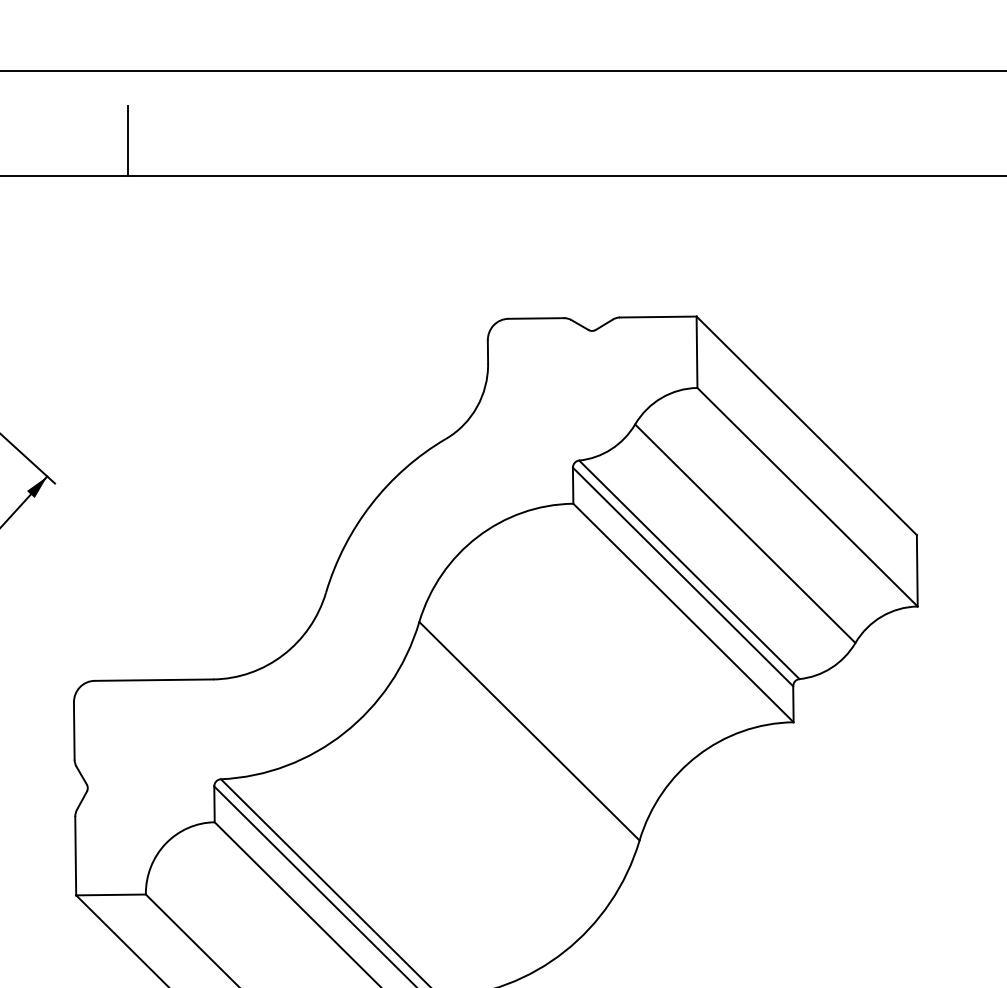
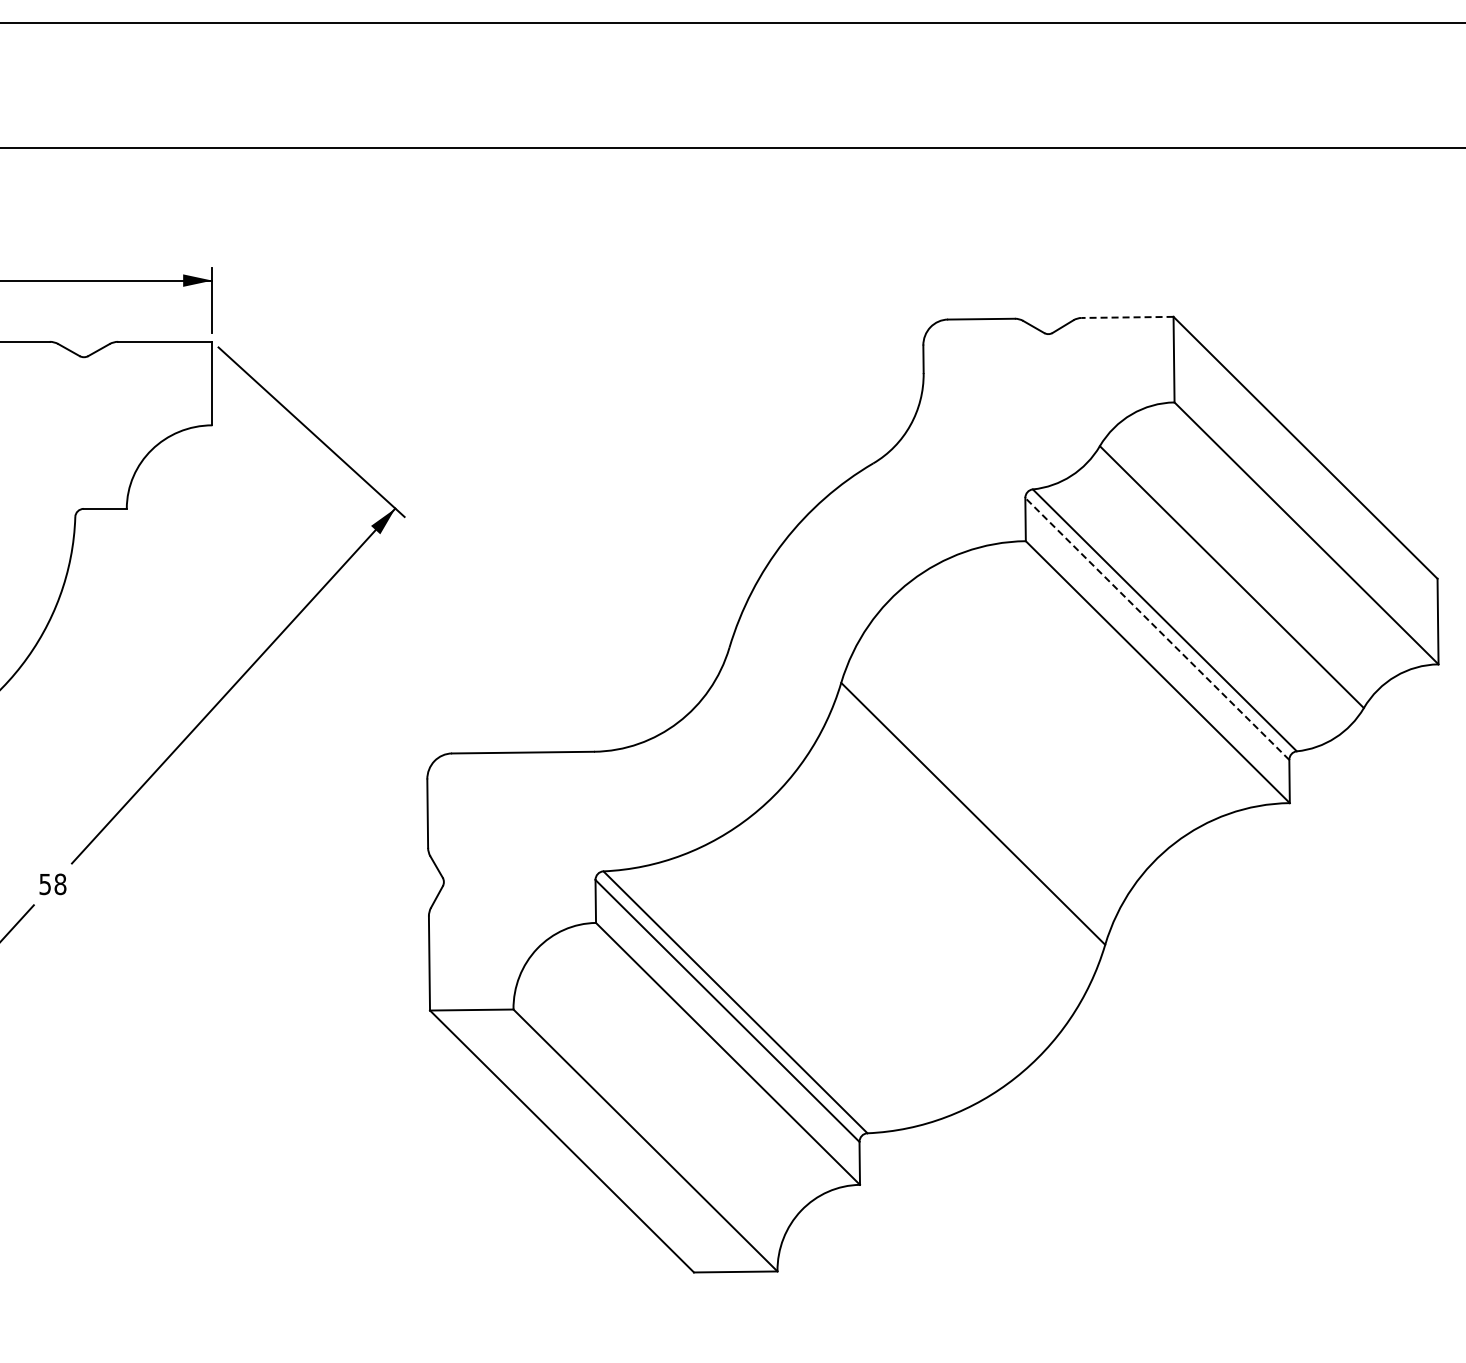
line: (128, 141) -> (492, 106), removed
line: (658, 317) -> (1127, 317), solid -> dashed
line: (683, 577) -> (1157, 629), solid -> dashed

